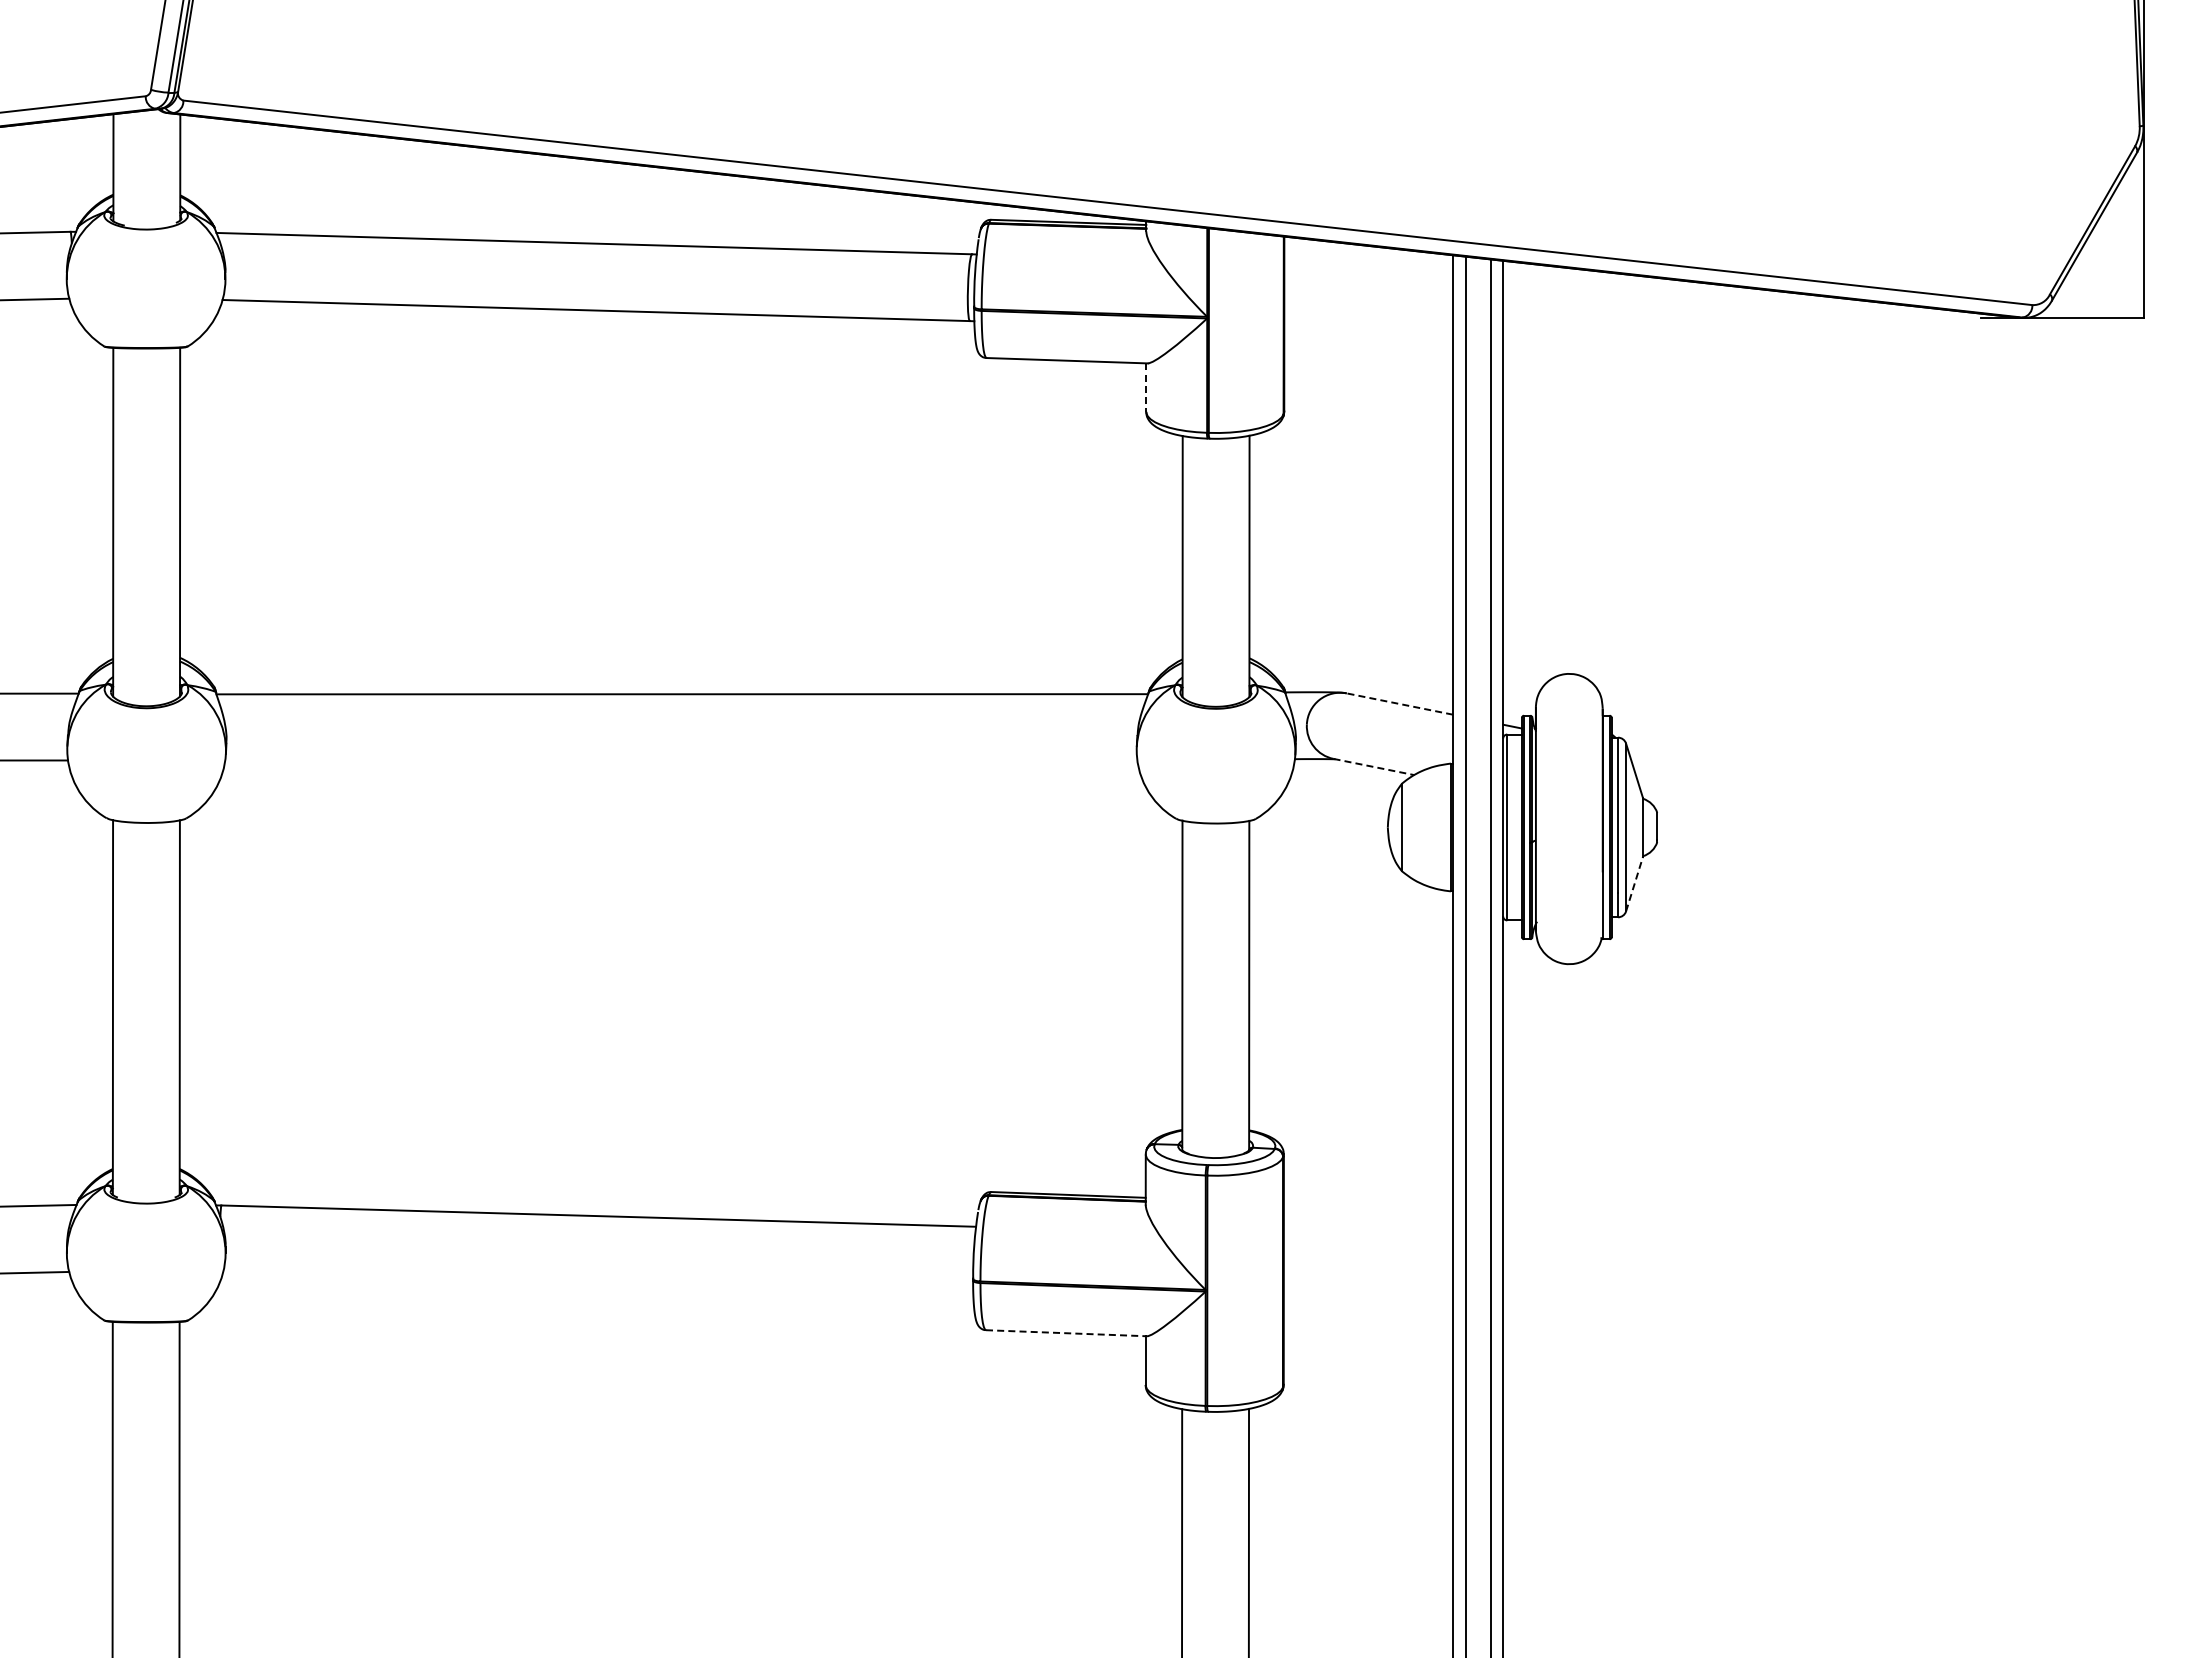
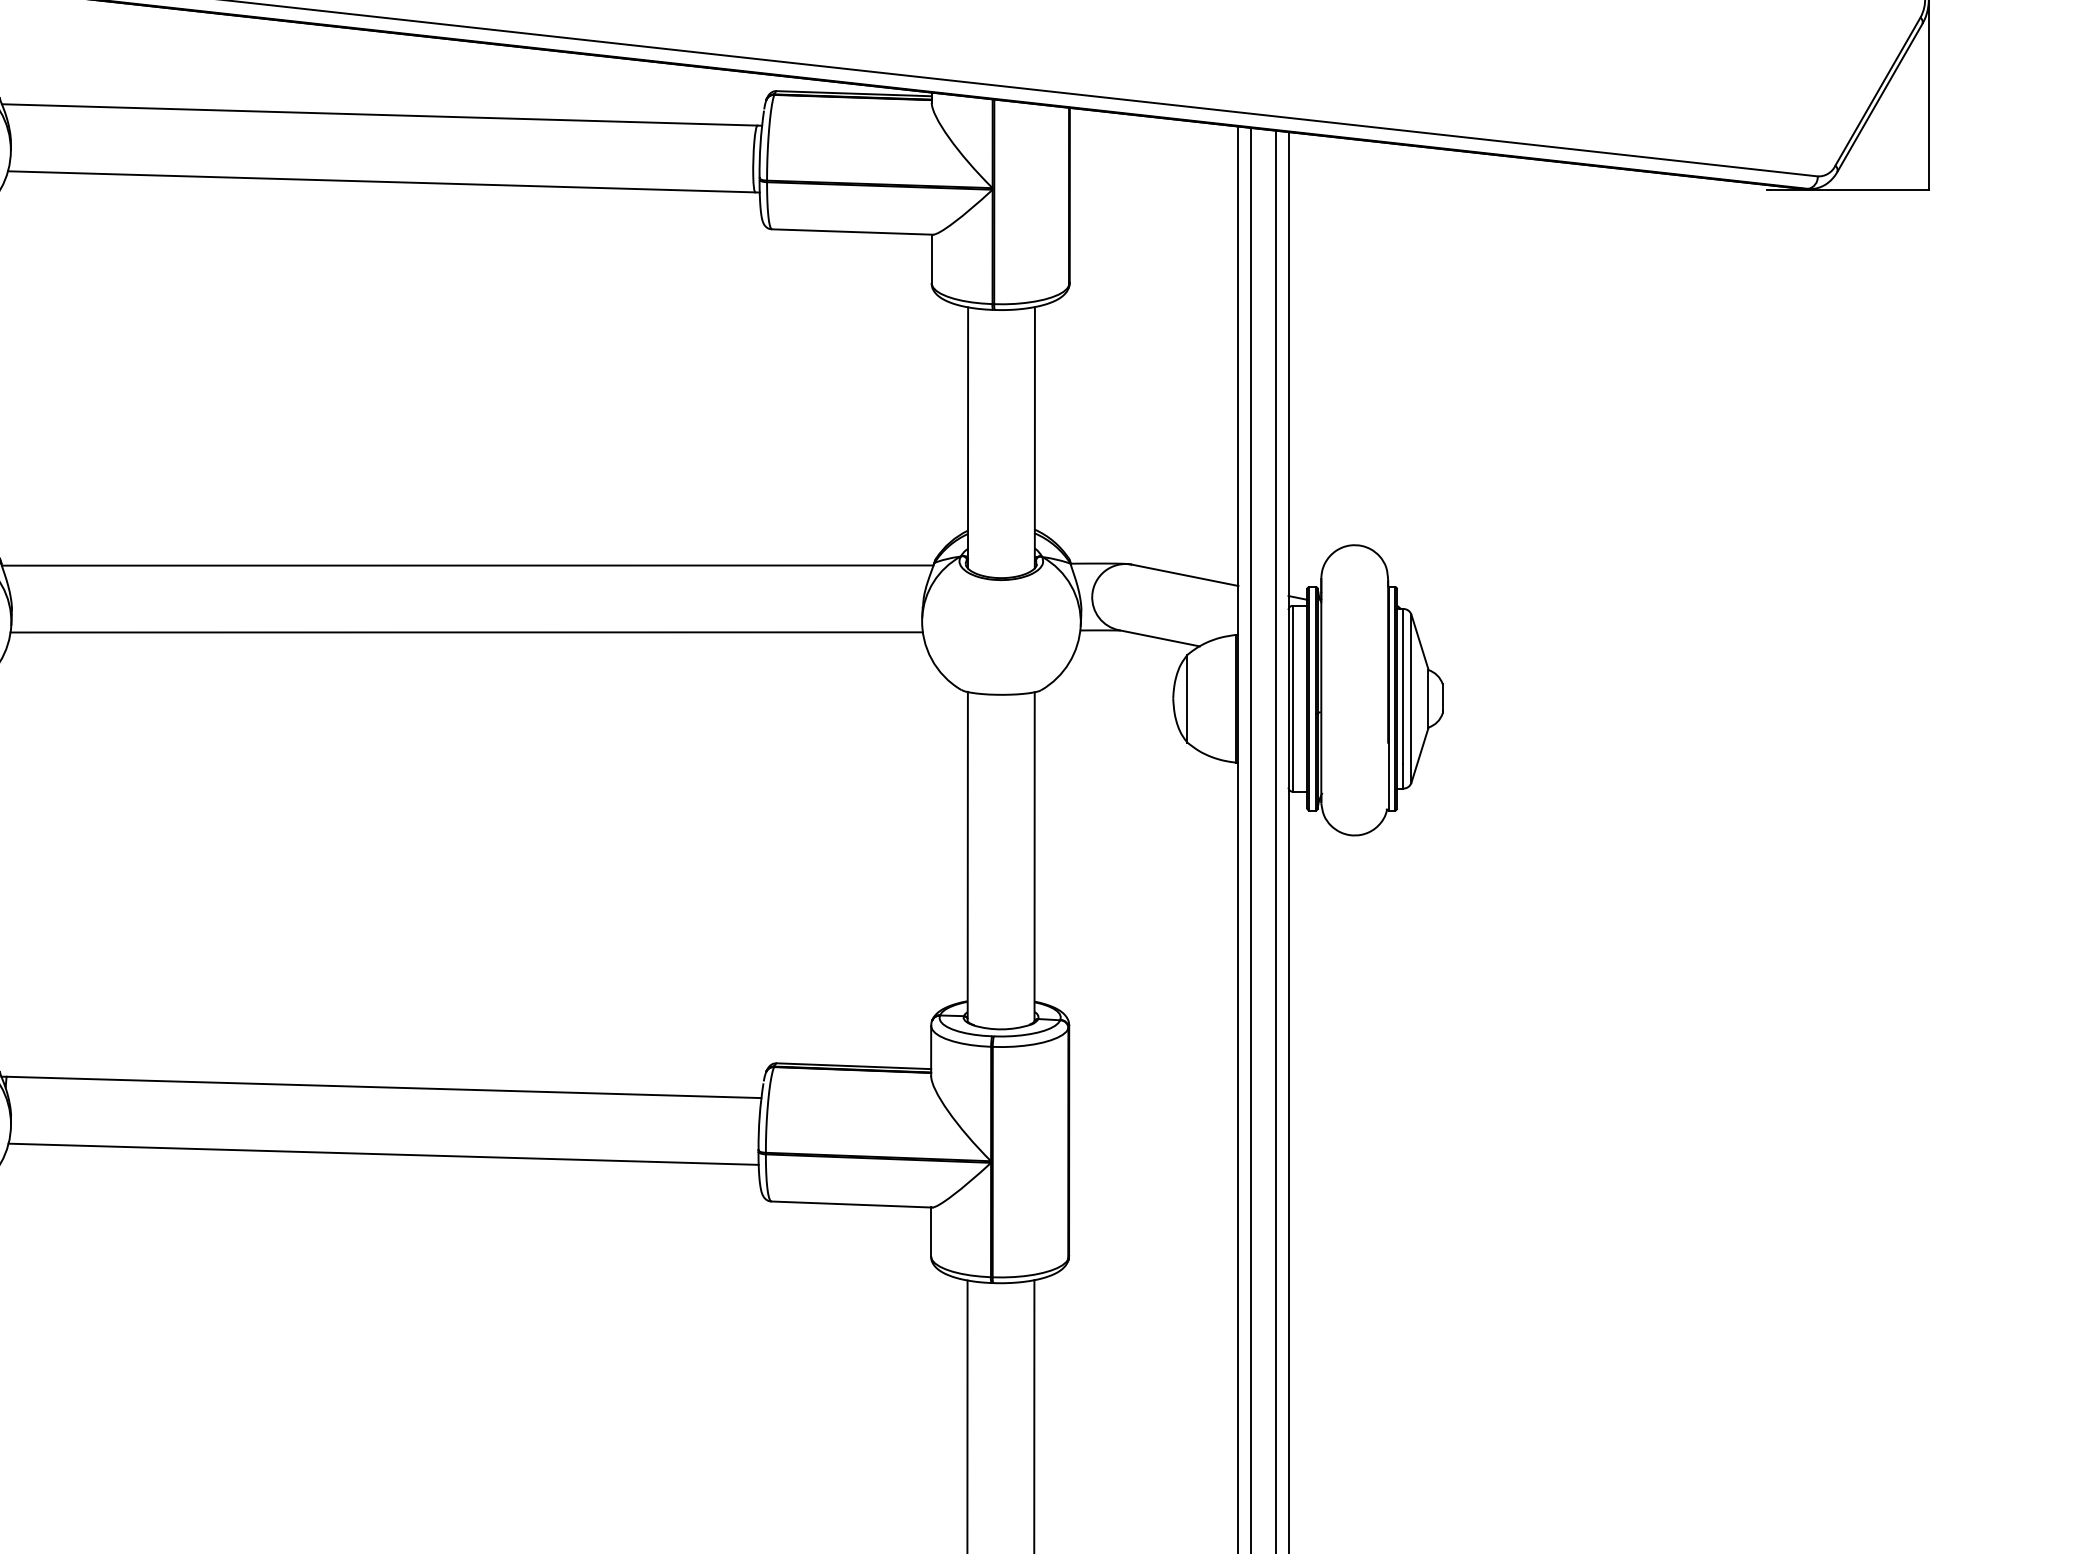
line: (1146, 388) -> (931, 259), dashed -> solid
line: (1399, 703) -> (1184, 574), dashed -> solid
line: (681, 761) -> (466, 632), added
line: (1374, 767) -> (1159, 638), dashed -> solid
line: (1634, 884) -> (1419, 755), dashed -> solid
line: (598, 1282) -> (383, 1153), added
line: (1066, 1333) -> (851, 1204), dashed -> solid

